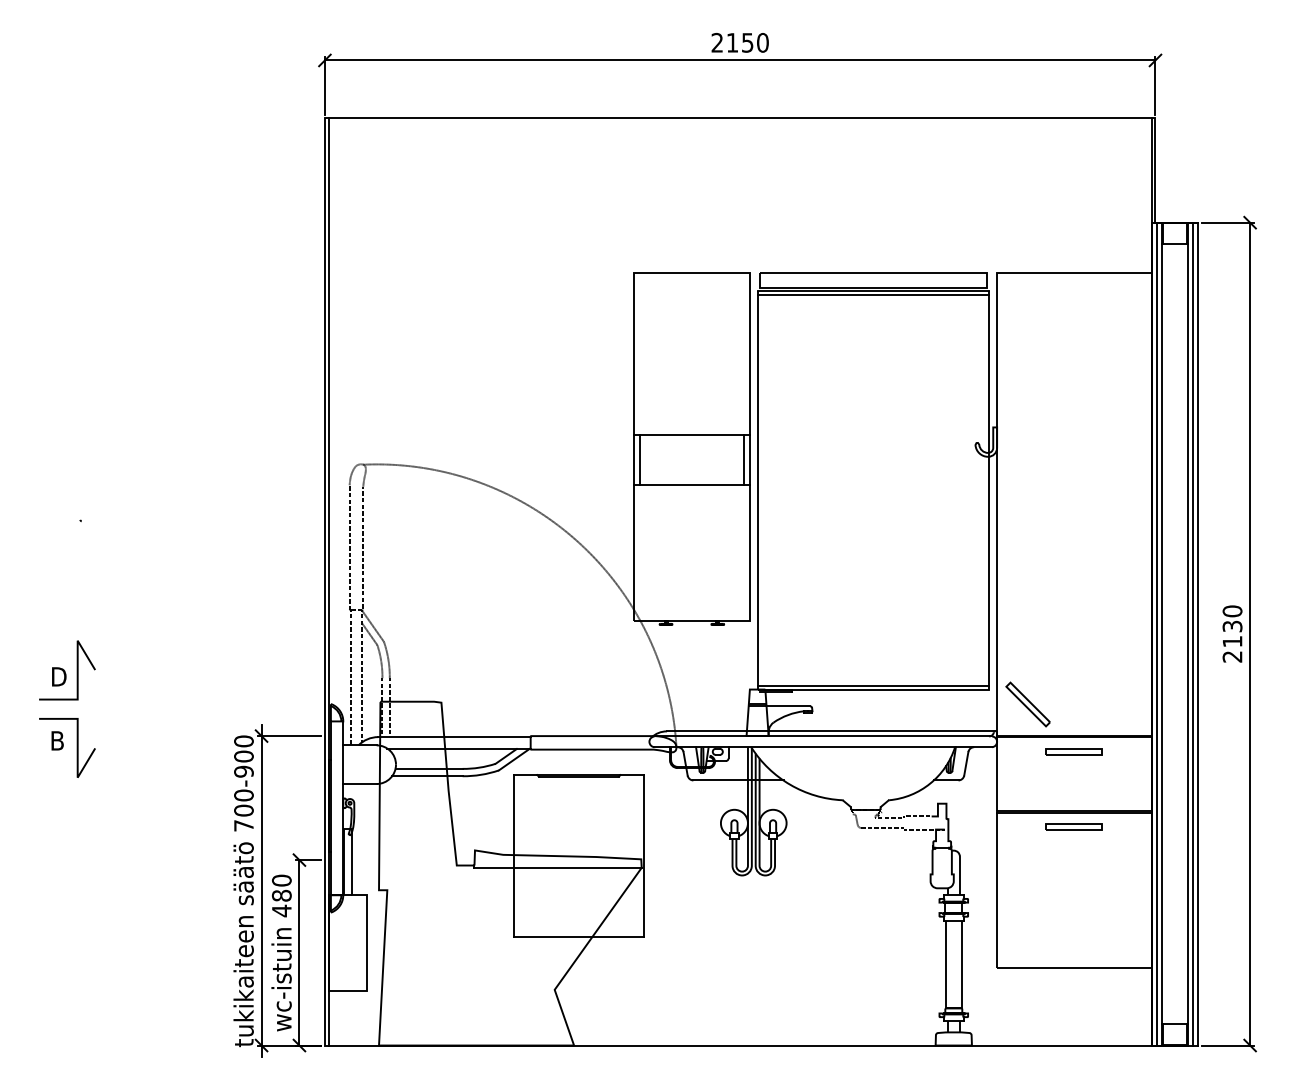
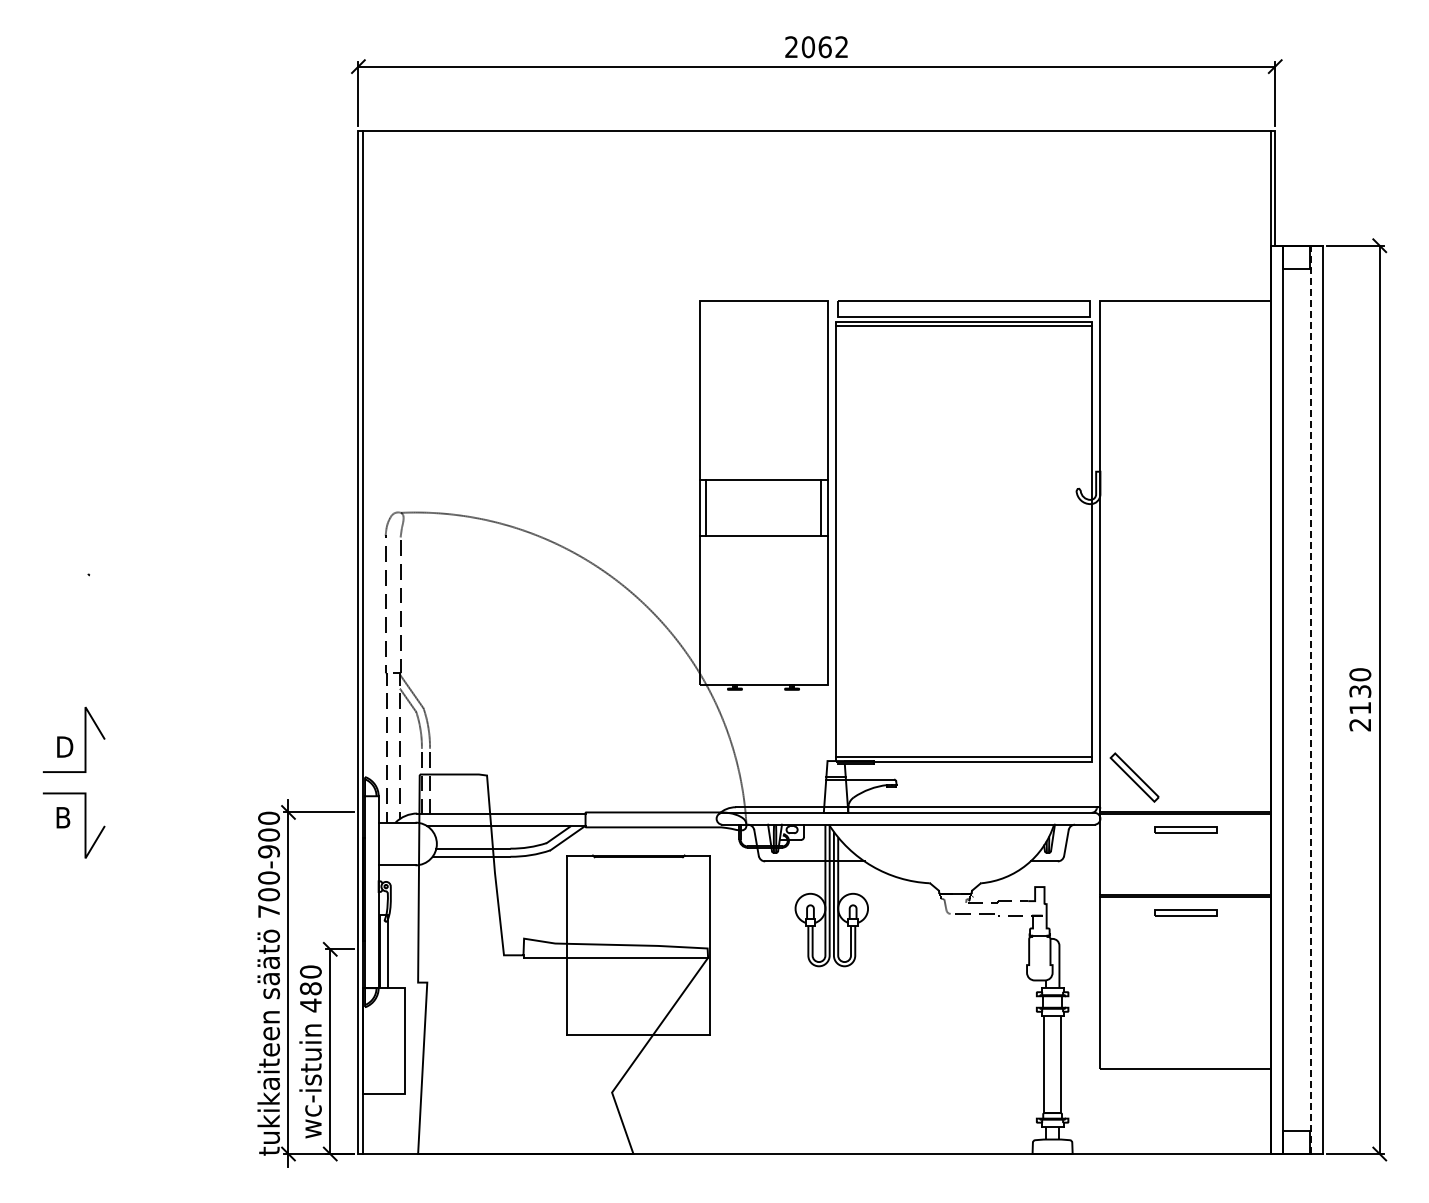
text: (747, 43) -> (824, 47), 2150 -> 2062
line: (1156, 633) -> (1276, 699), removed
line: (1187, 633) -> (1310, 699), solid -> dashed
line: (1193, 633) -> (1317, 699), removed

